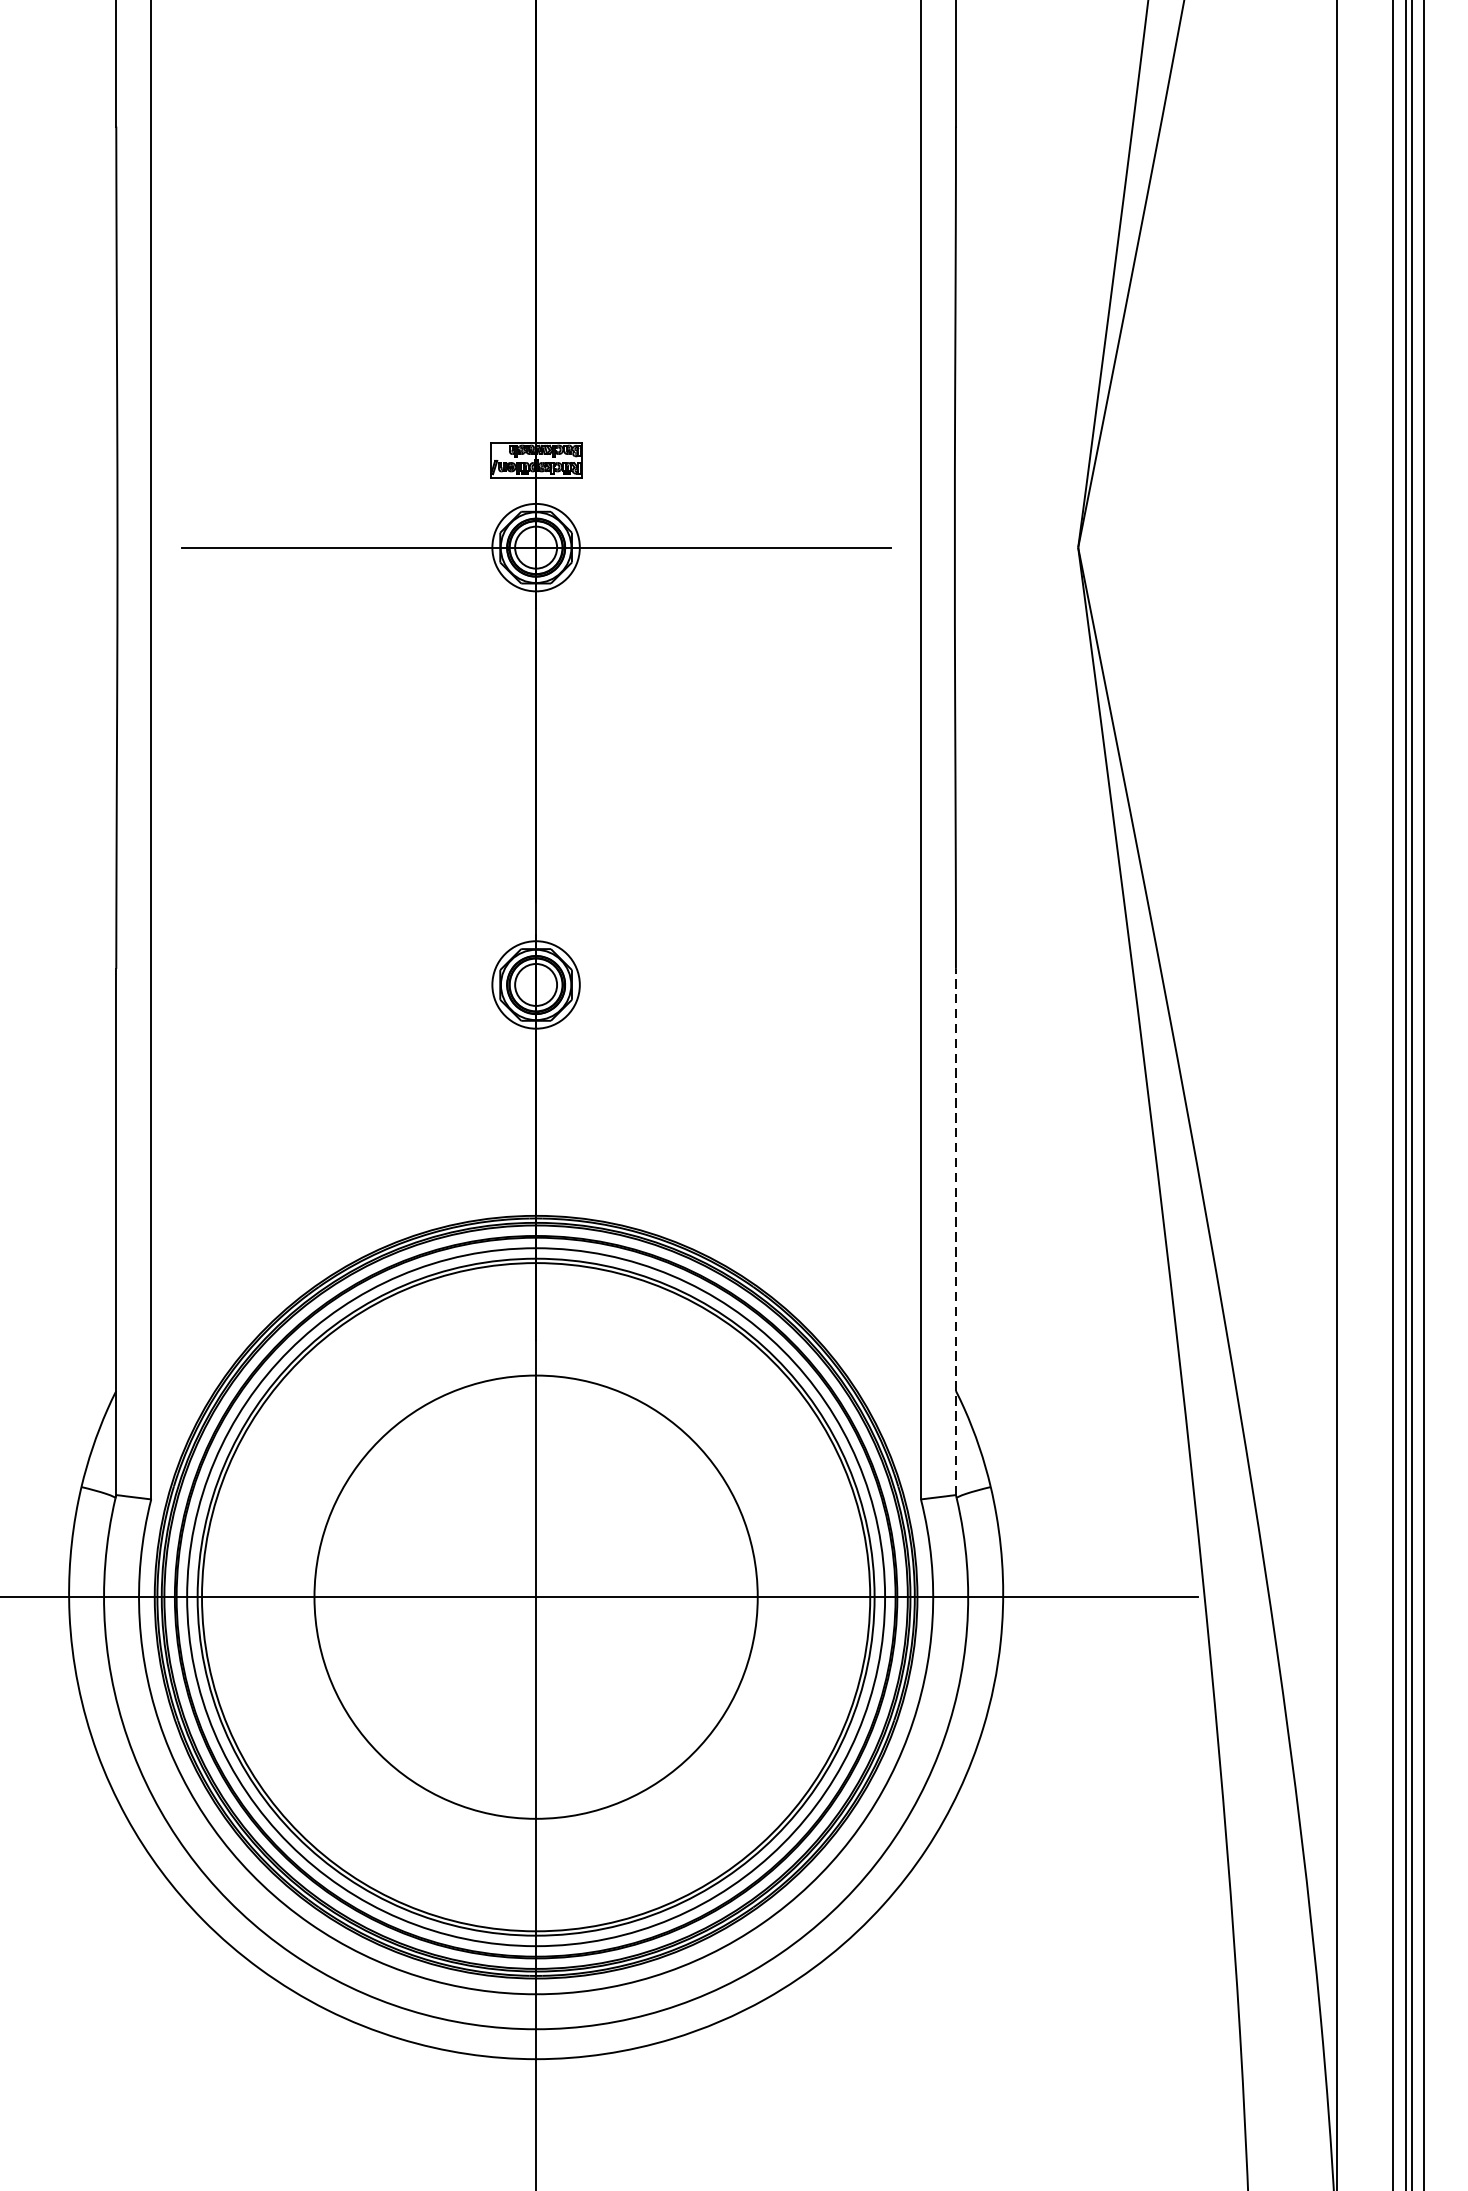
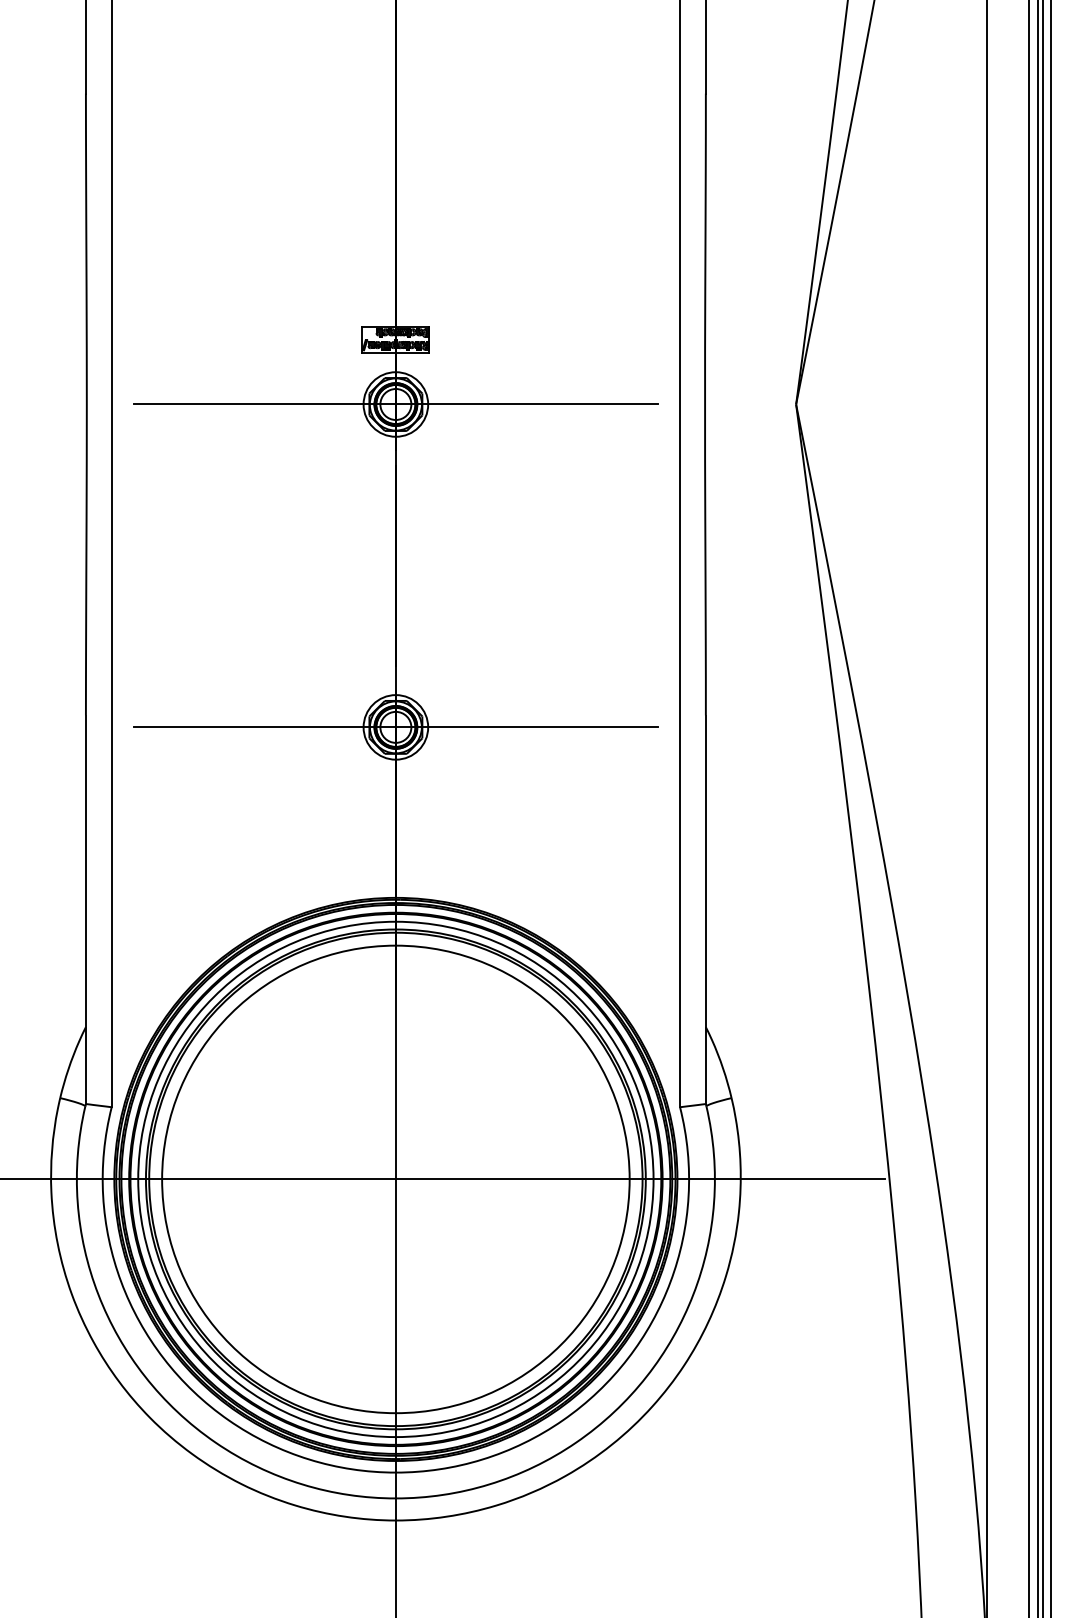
line: (535, 985) -> (395, 727), added
line: (955, 1231) -> (705, 909), dashed -> solid
circle: (535, 1597) -> (395, 1179), size x1.43

